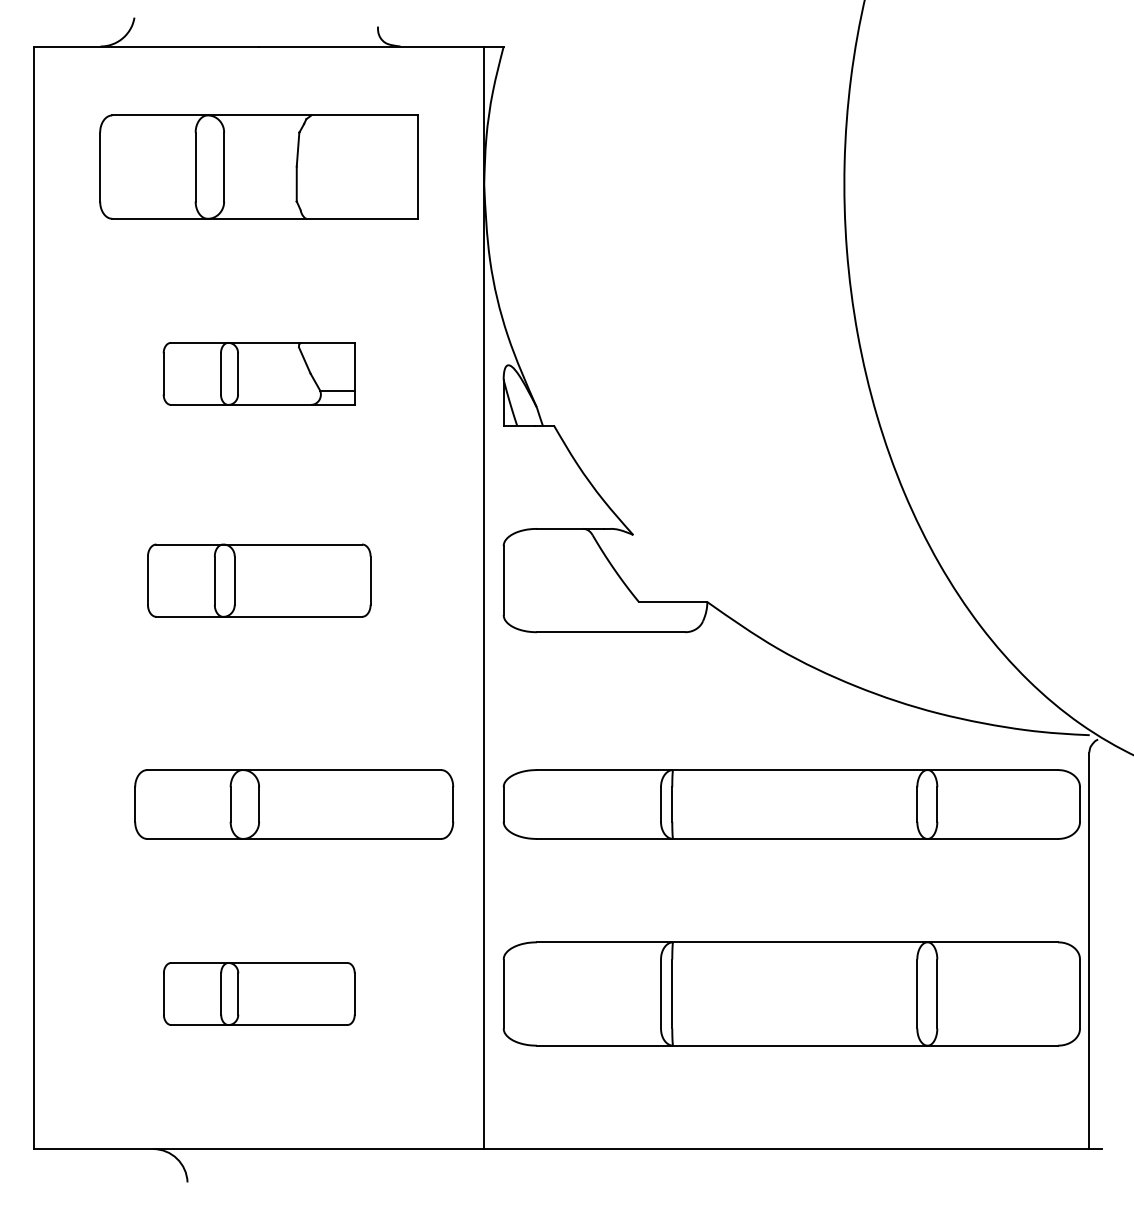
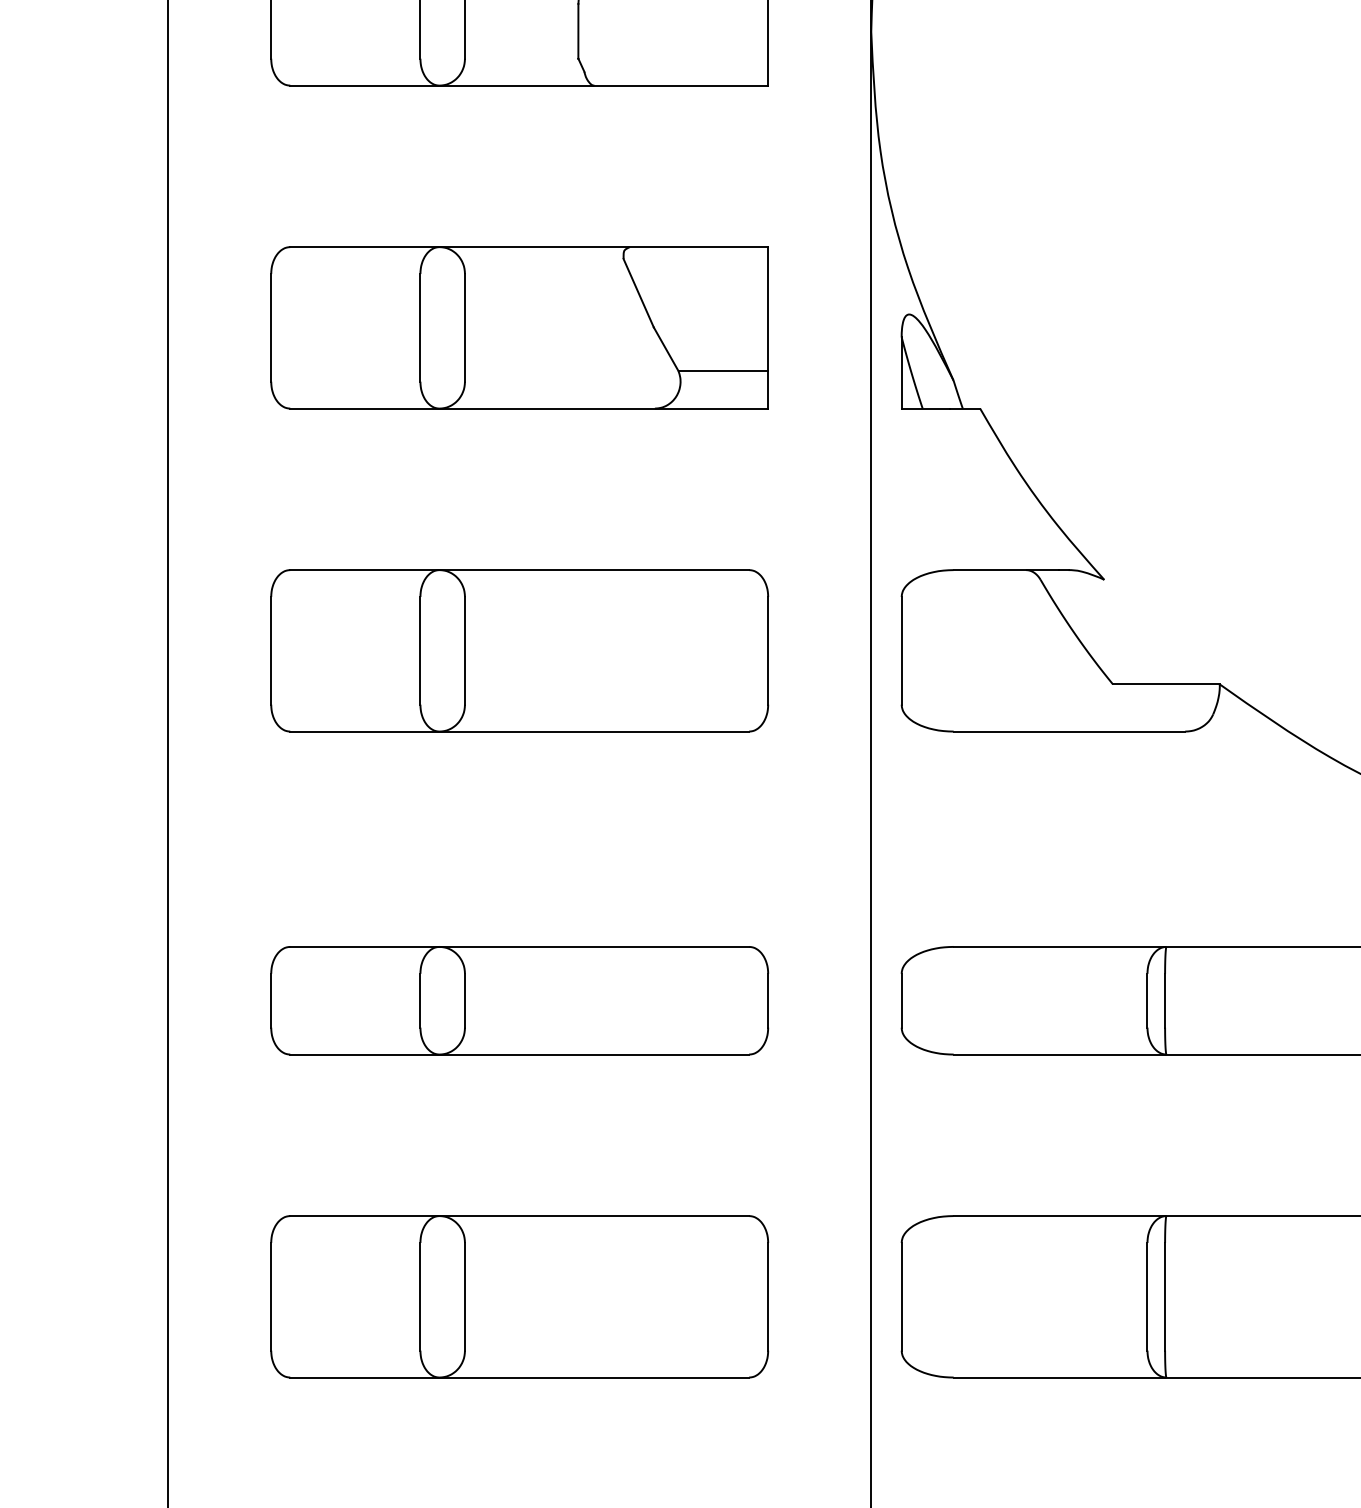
part: (258, 373) -> (518, 327), size x1.67
part: (259, 580) -> (520, 650), size x1.43
part: (294, 804) -> (520, 1000), moved
part: (259, 993) -> (520, 1296), size x1.67

